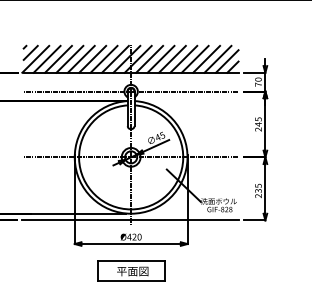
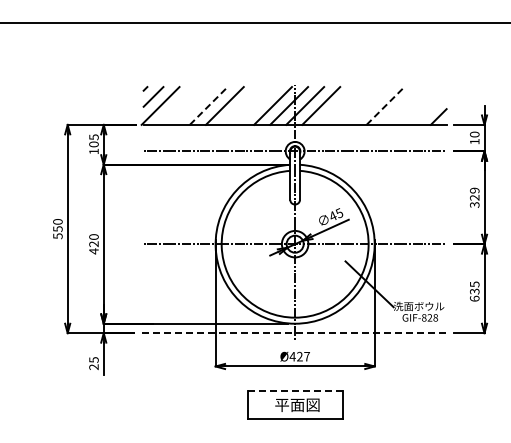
line: (47, 59) -> (176, 105), removed
line: (58, 59) -> (192, 105), removed
line: (69, 59) -> (208, 105), solid -> dashed
line: (92, 59) -> (240, 105), removed
line: (103, 59) -> (256, 105), removed
line: (161, 59) -> (337, 105), removed
line: (172, 59) -> (353, 105), removed
line: (183, 59) -> (369, 105), removed
line: (195, 59) -> (385, 105), solid -> dashed
line: (206, 59) -> (401, 105), removed
line: (217, 59) -> (417, 105), removed
line: (227, 61) -> (430, 108), removed
text: (258, 84) -> (474, 141), 70 -> 10
text: (258, 124) -> (474, 197), 245 -> 329
text: (258, 195) -> (474, 298), 235 -> 635
line: (130, 220) -> (294, 333), solid -> dashed
text: (139, 236) -> (306, 356), Ø420 -> Ø427
line: (131, 261) -> (295, 390), solid -> dashed

